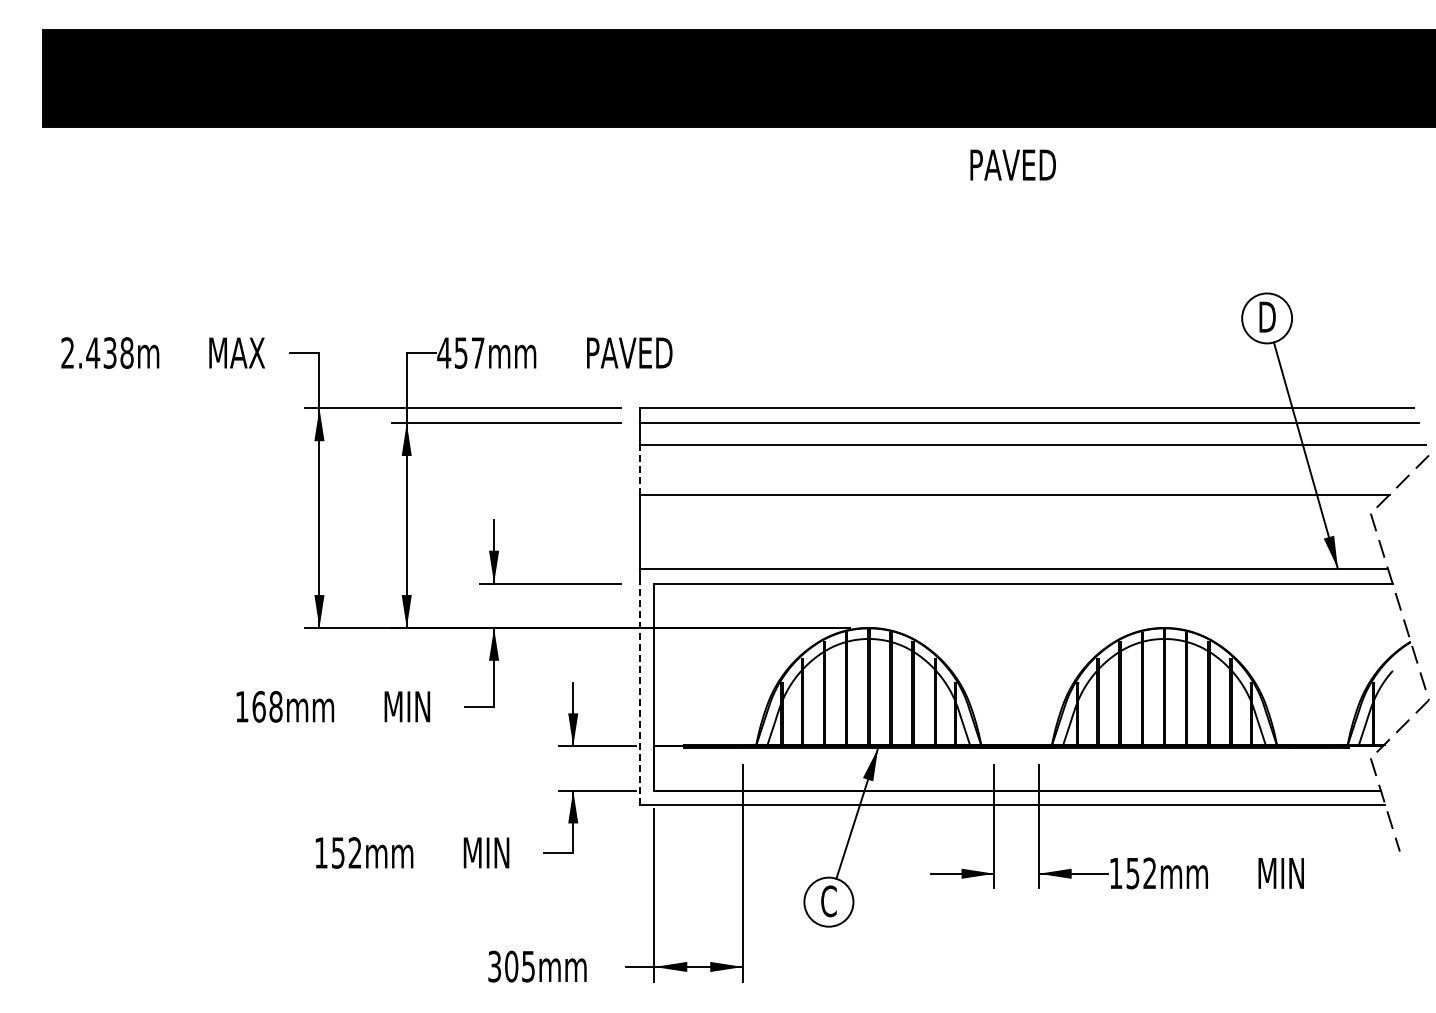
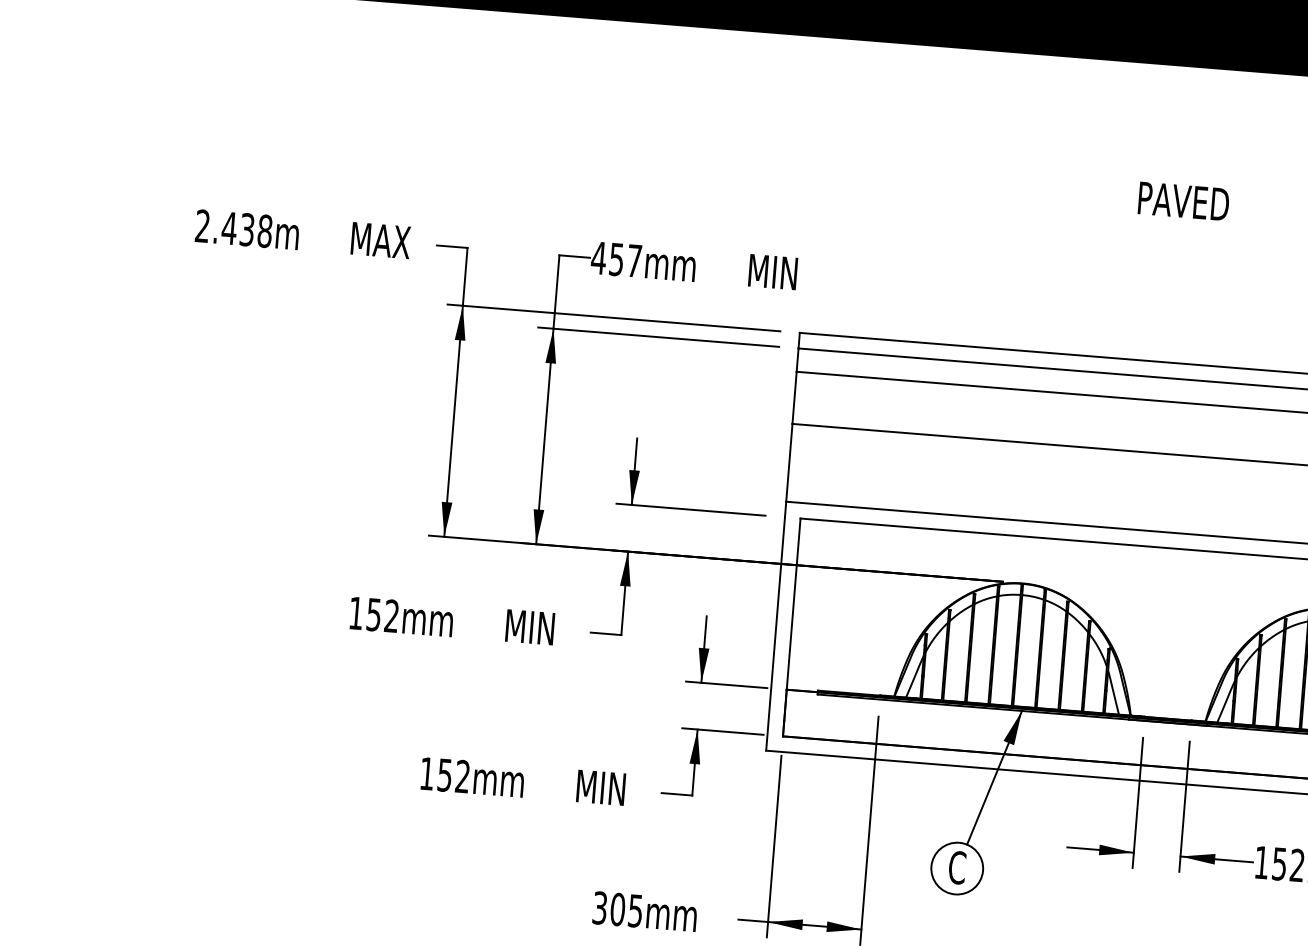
text: (1012, 164) -> (1183, 200), moved
text: (630, 352) -> (794, 273), PAVED -> MIN
line: (639, 470) -> (794, 398), dashed -> solid
line: (639, 694) -> (775, 634), dashed -> solid
text: (267, 706) -> (382, 615), 168mm -> 152mm

